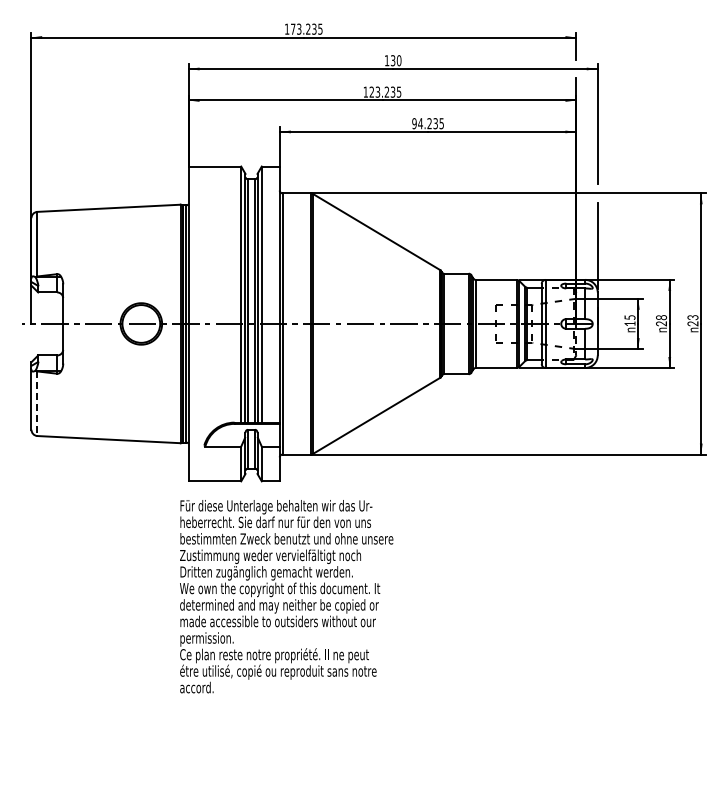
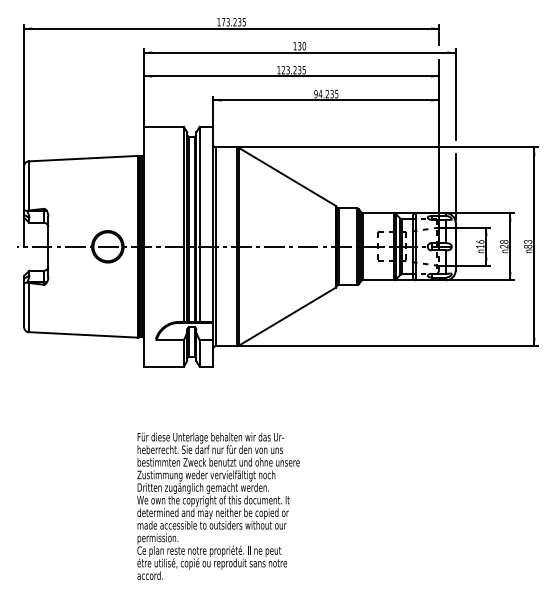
text: (629, 317) -> (479, 241), 15 -> 16
text: (693, 323) -> (528, 246), 23 -> 83
line: (37, 404) -> (28, 308), dashed -> solid
text: (286, 596) -> (218, 506), moved

